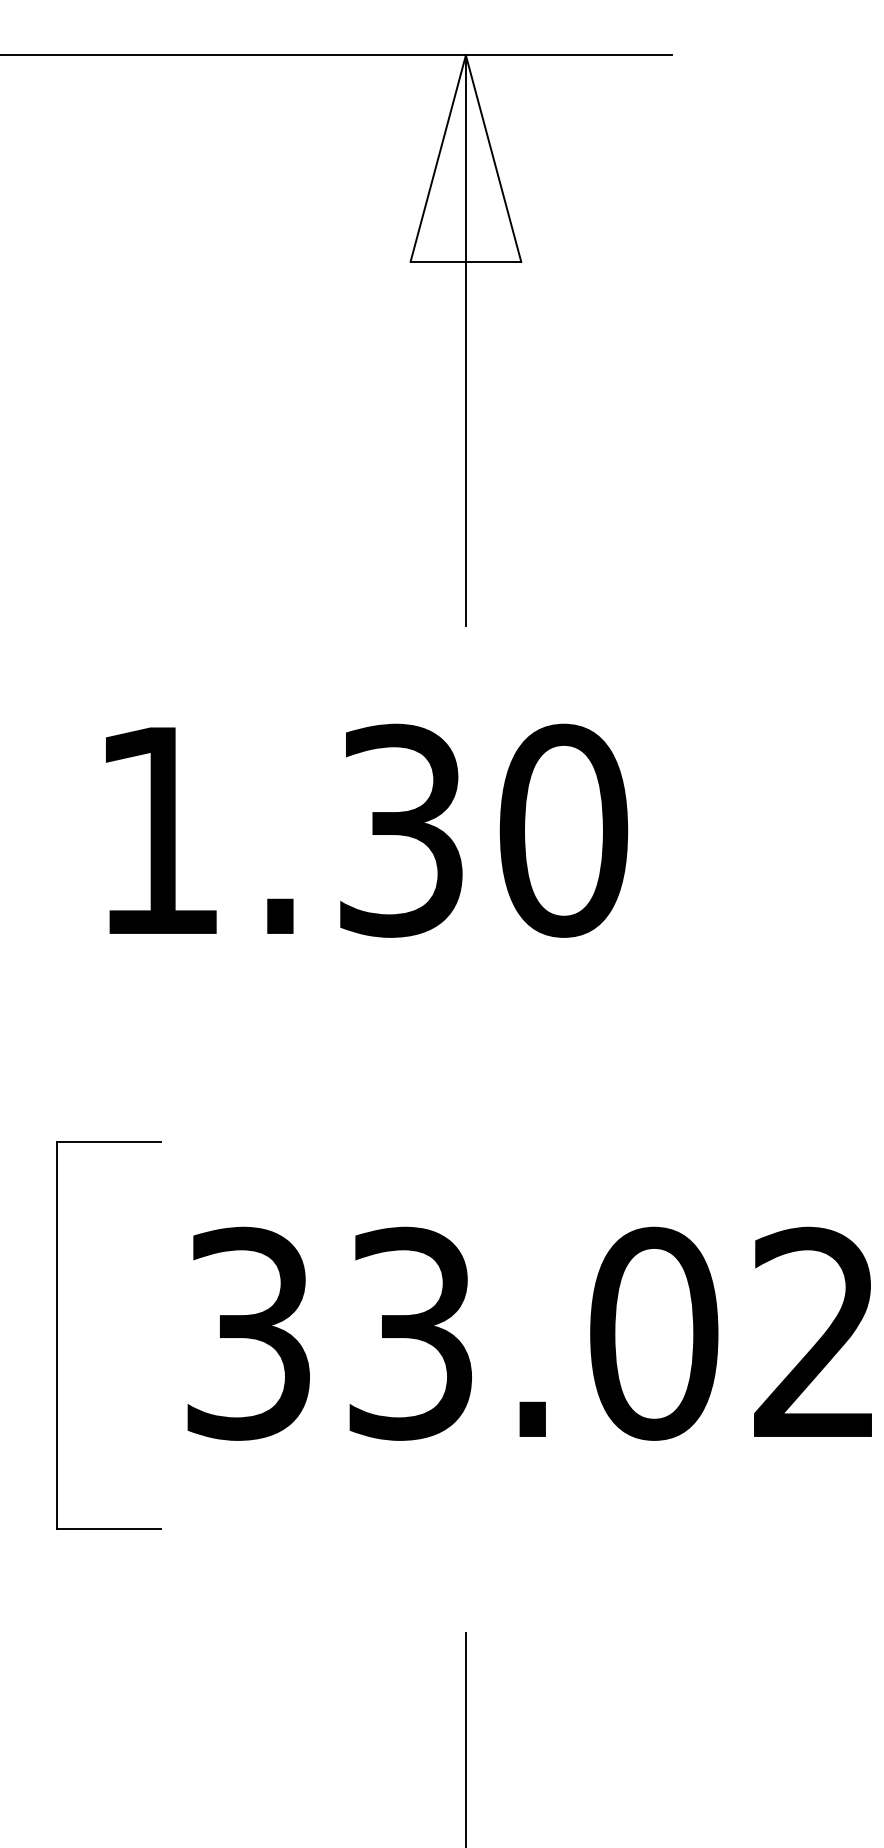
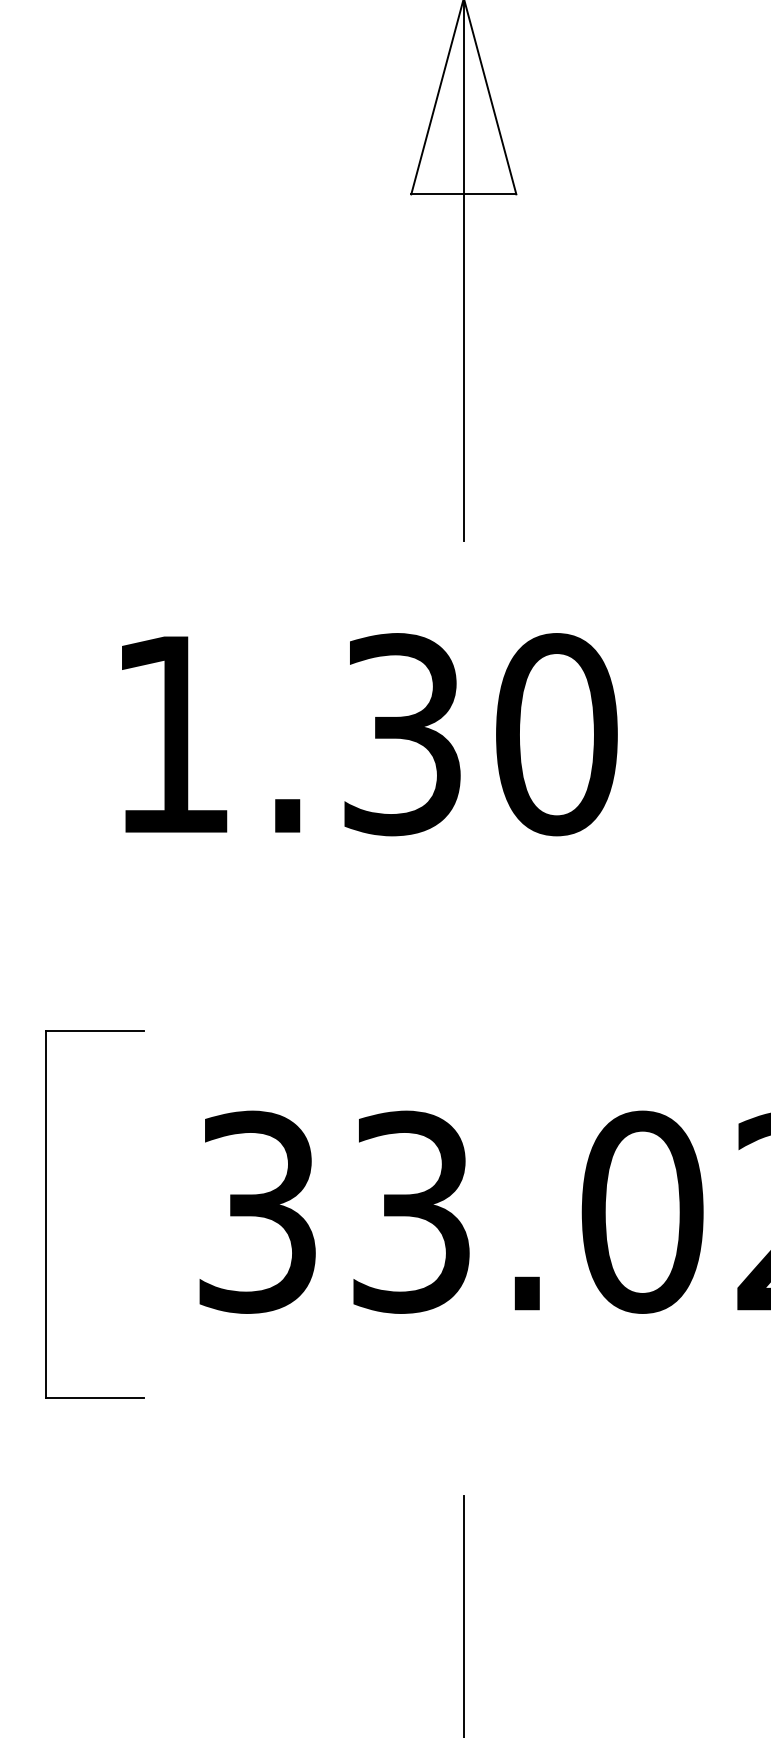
part: (57, 1335) -> (46, 1213), moved

